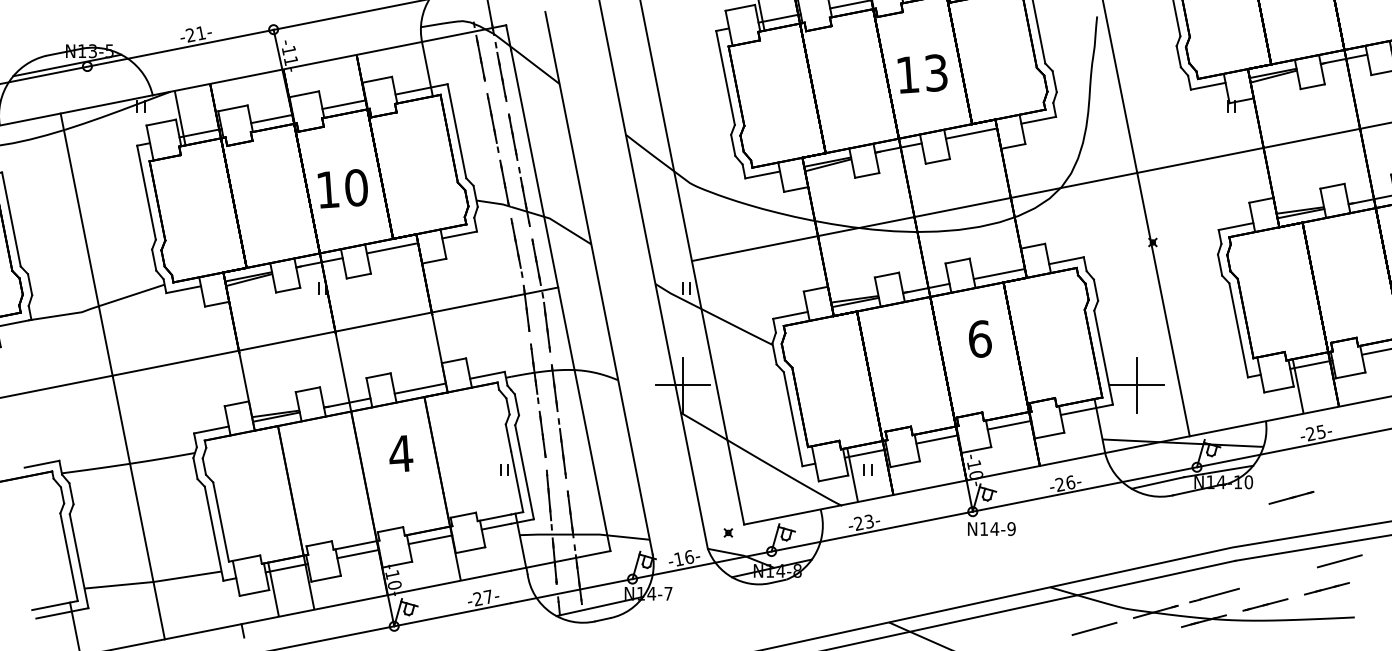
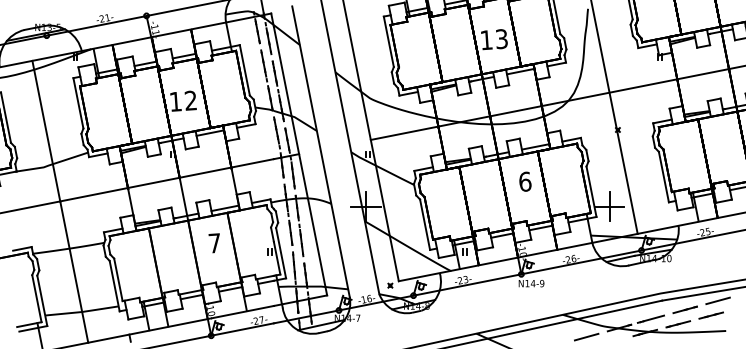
text: (355, 187) -> (190, 100), 10 -> 12
text: (400, 454) -> (214, 243), 4 -> 7
line: (1290, 497) -> (684, 309), moved

